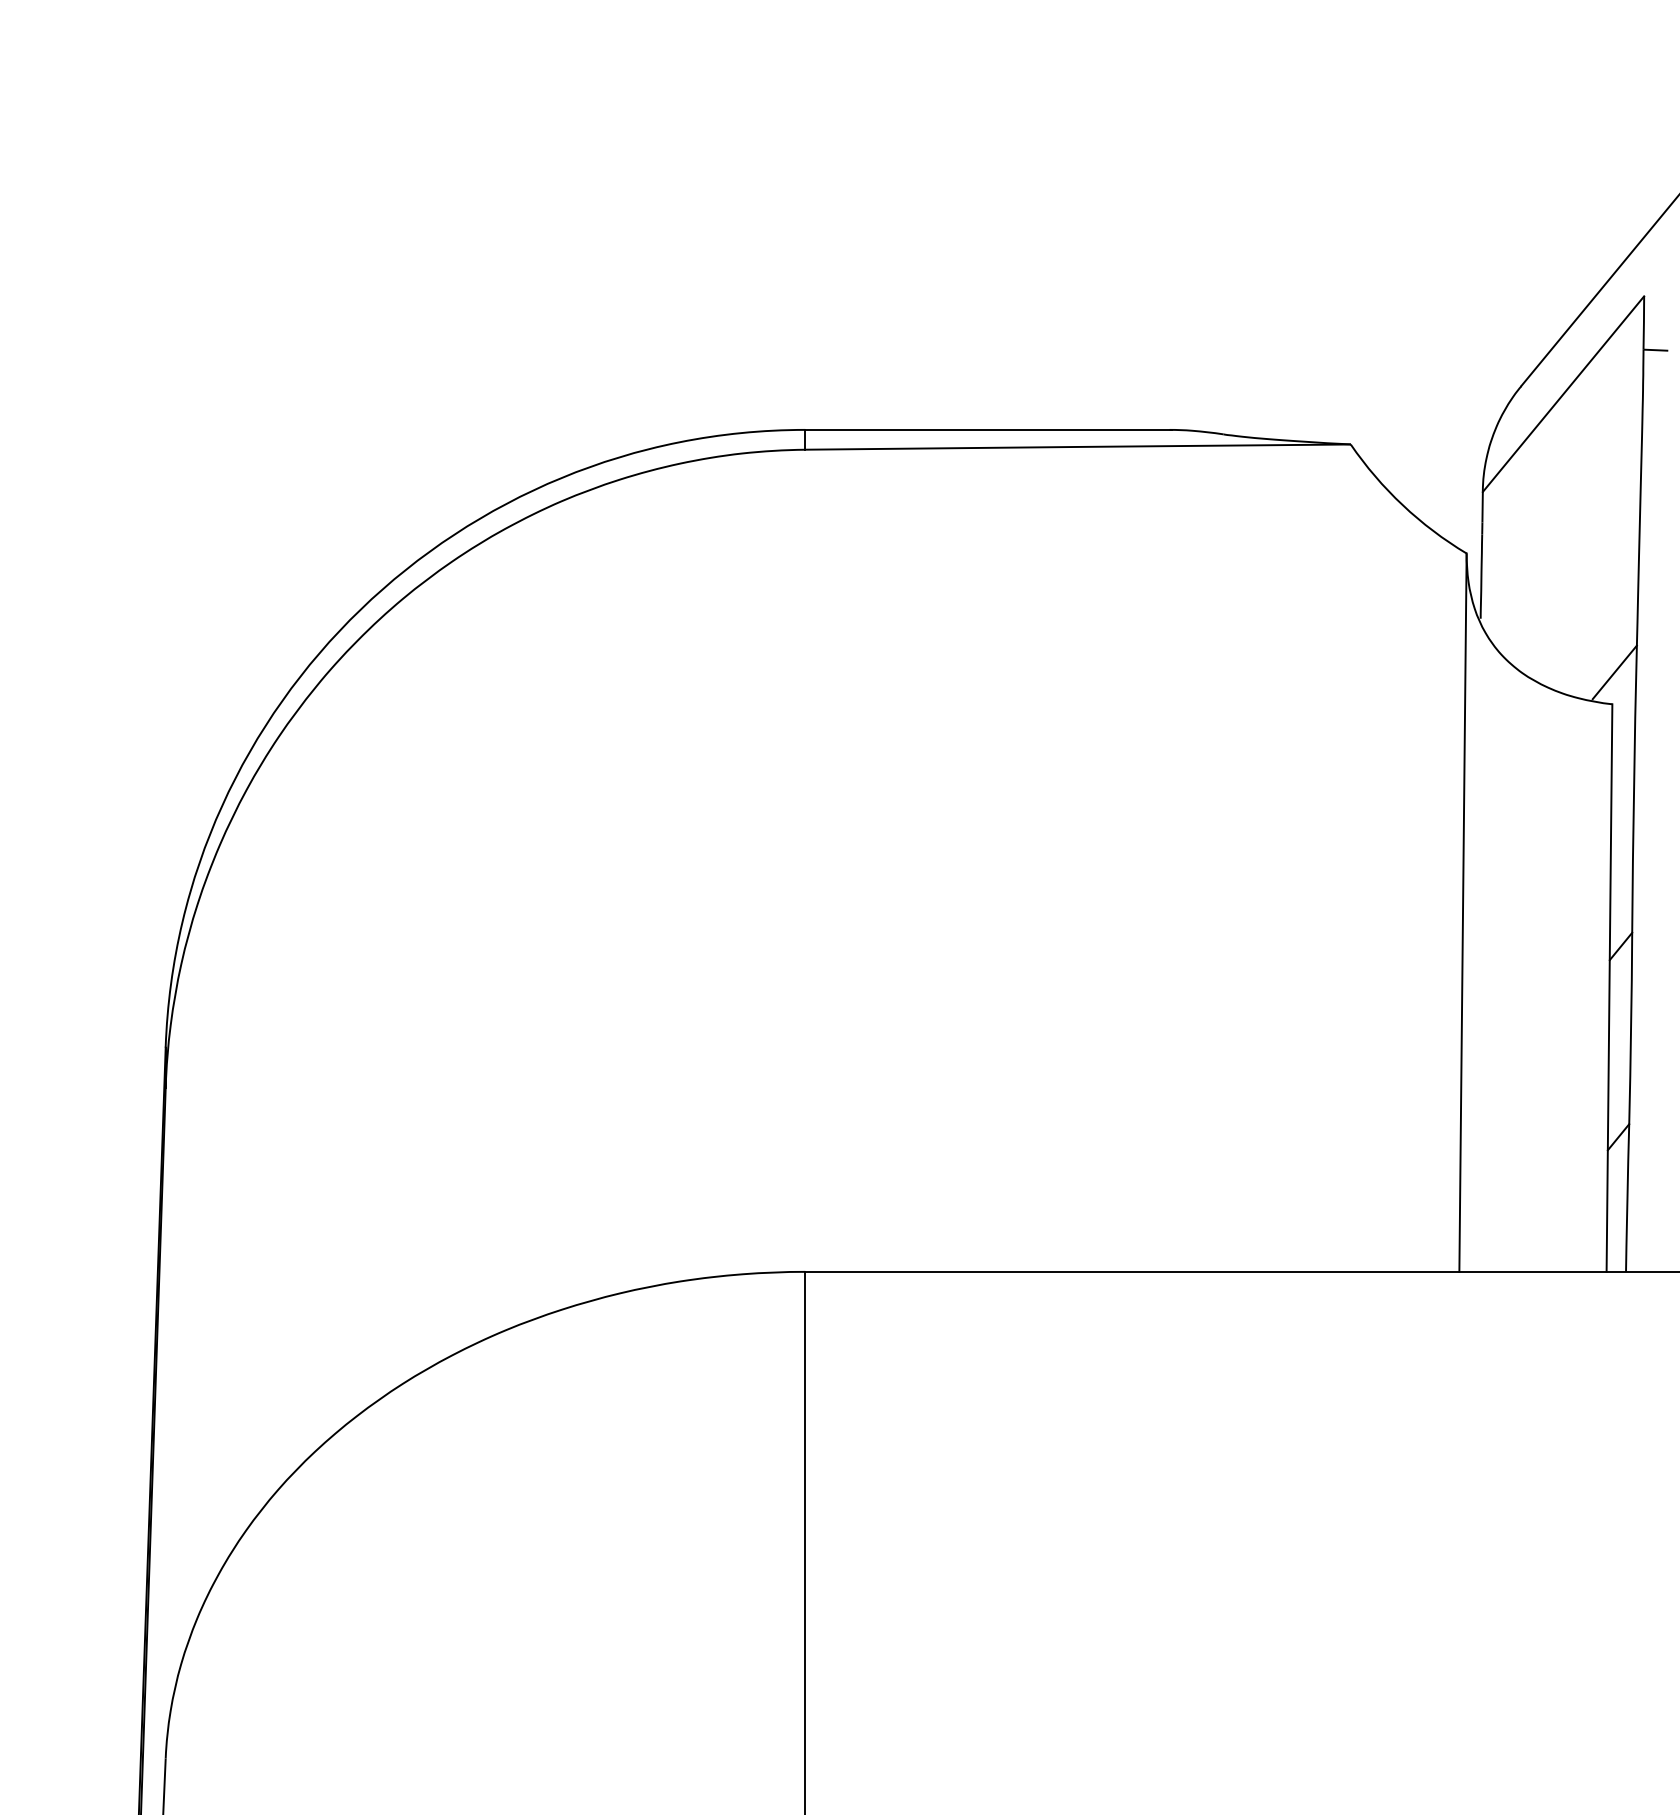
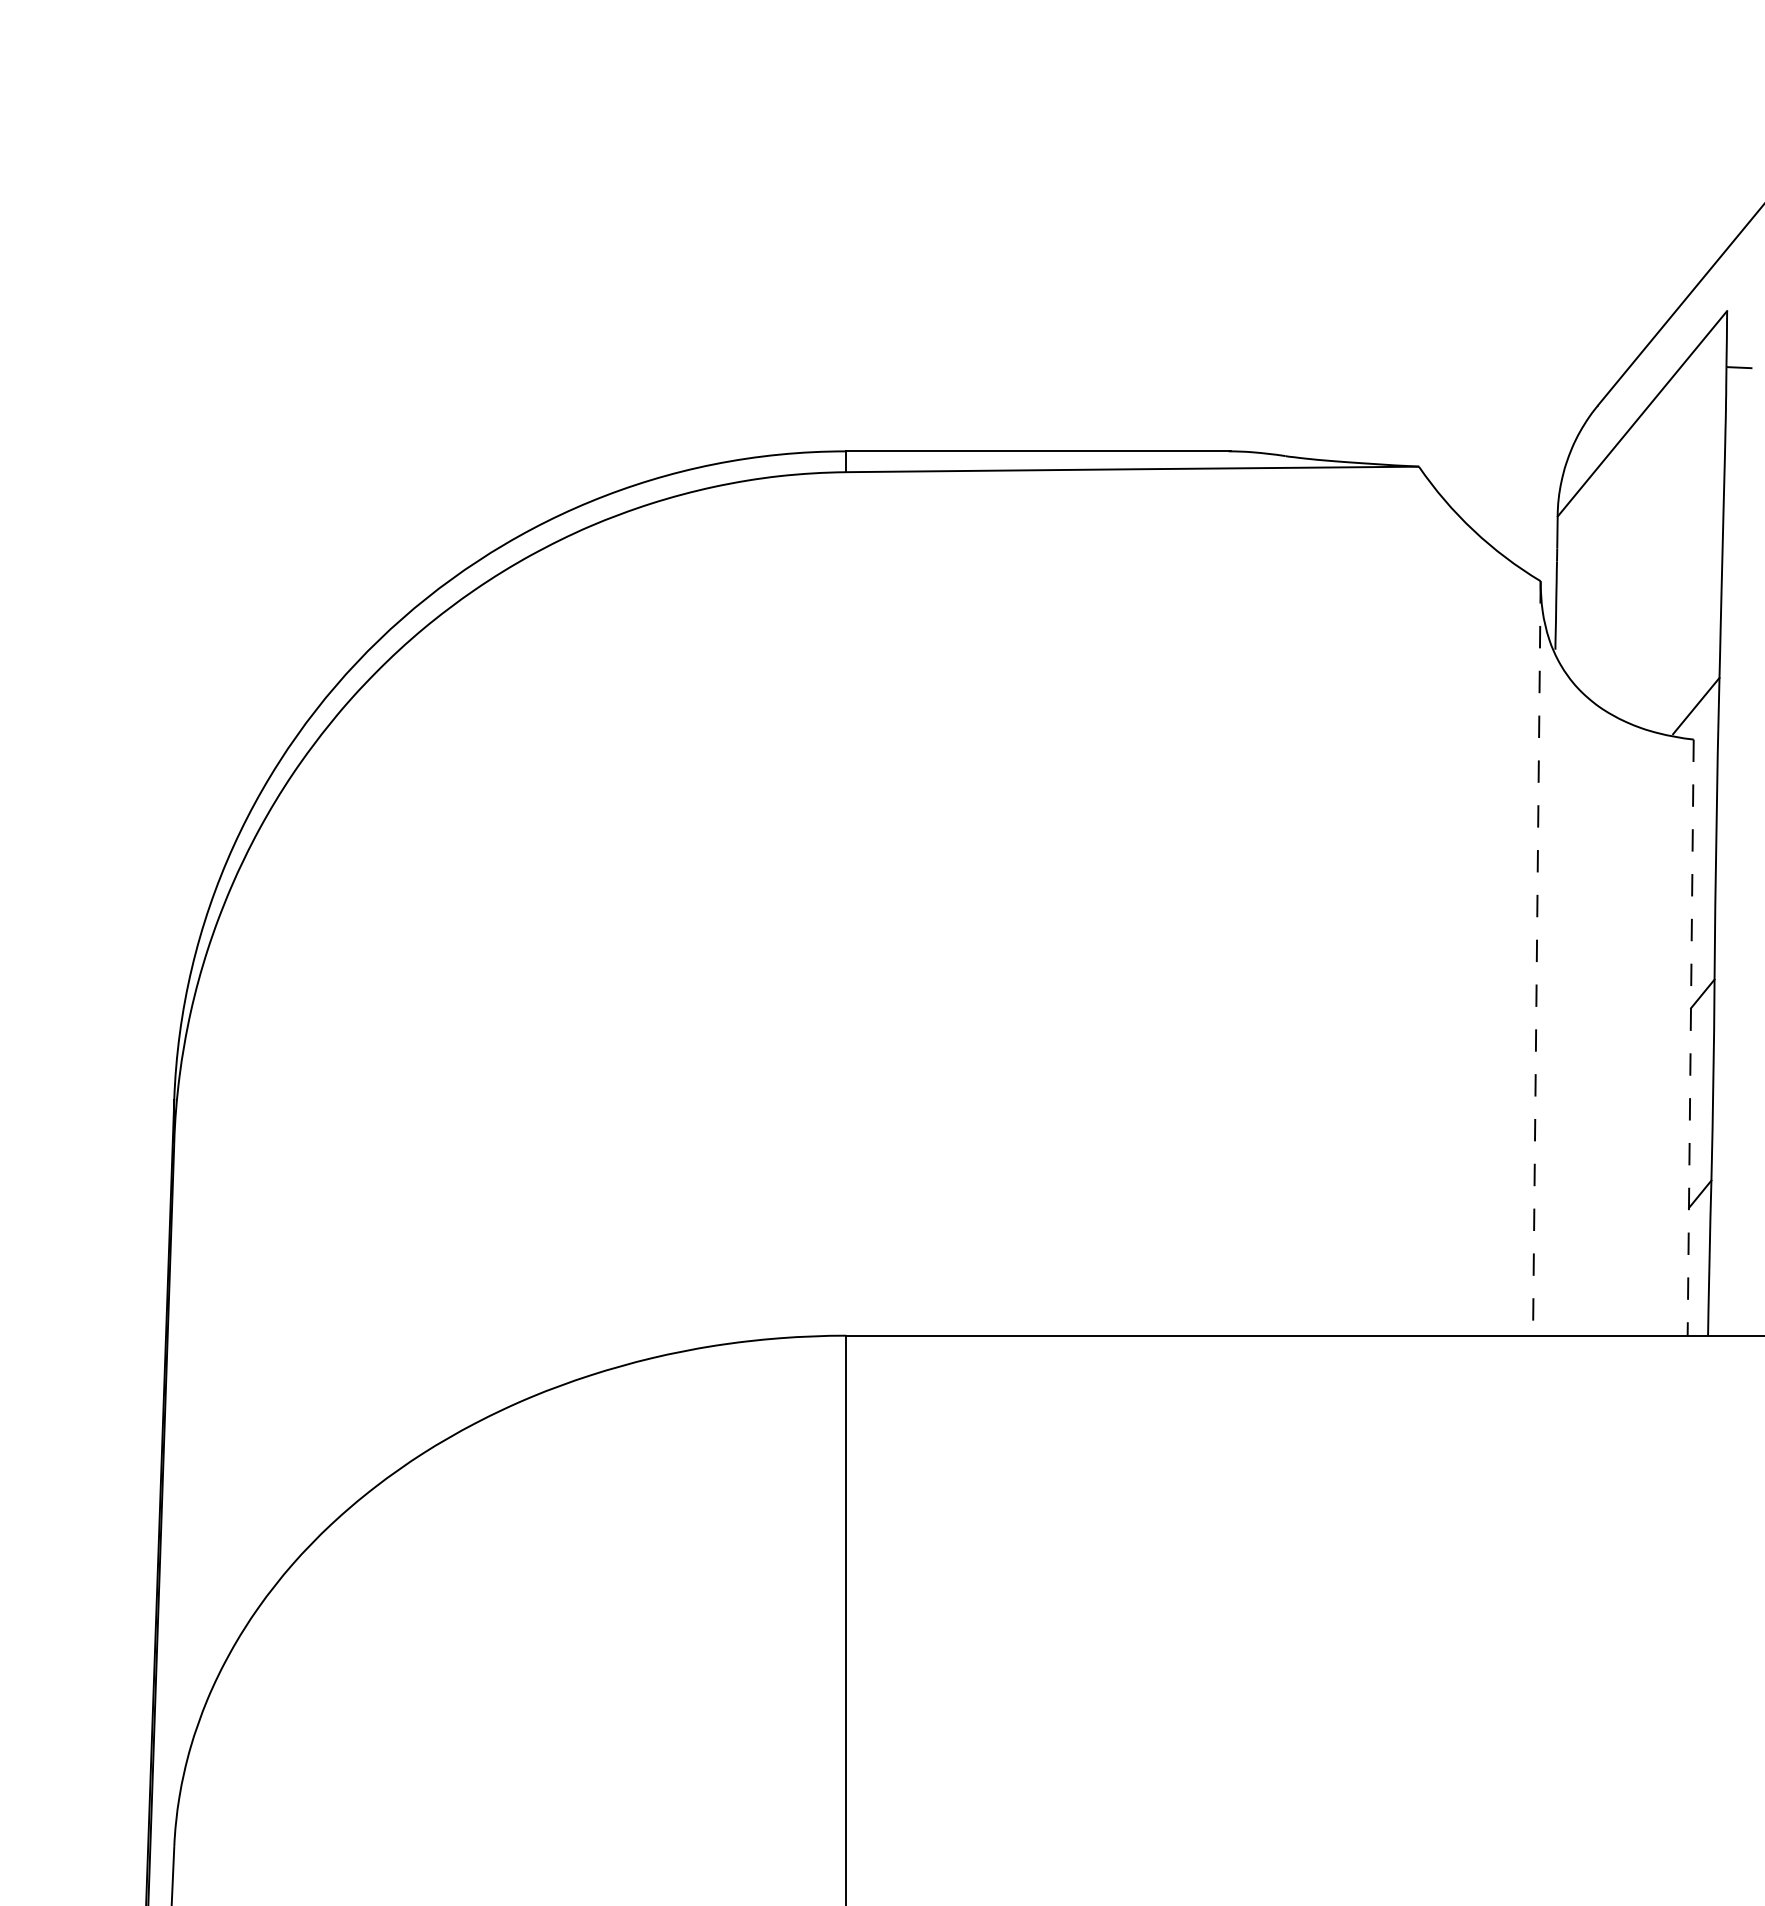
line: (1462, 912) -> (1536, 958), solid -> dashed
line: (1609, 988) -> (1690, 1038), solid -> dashed

